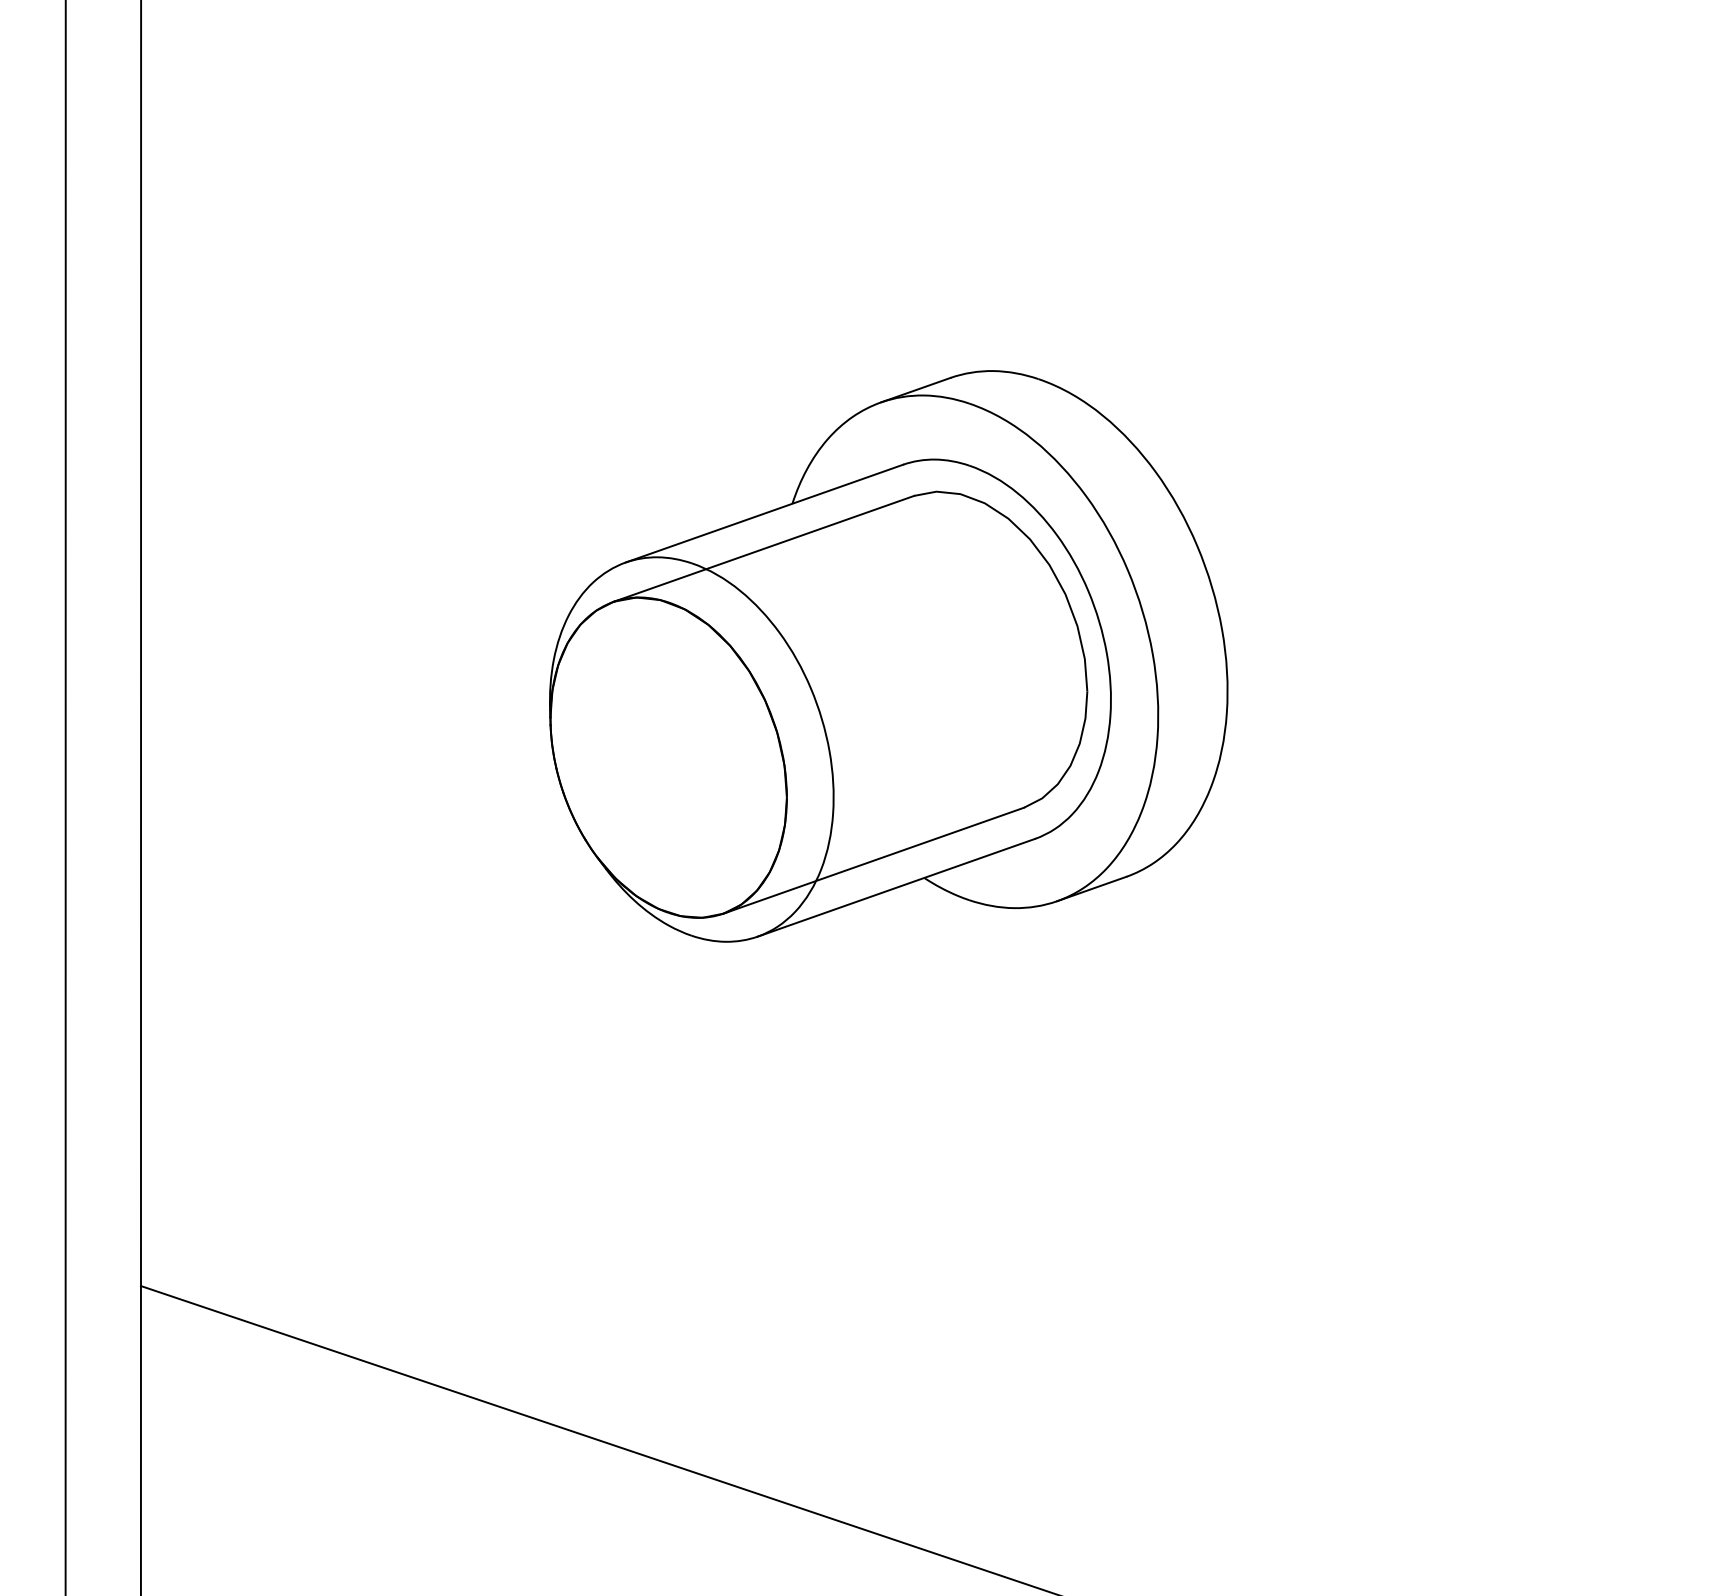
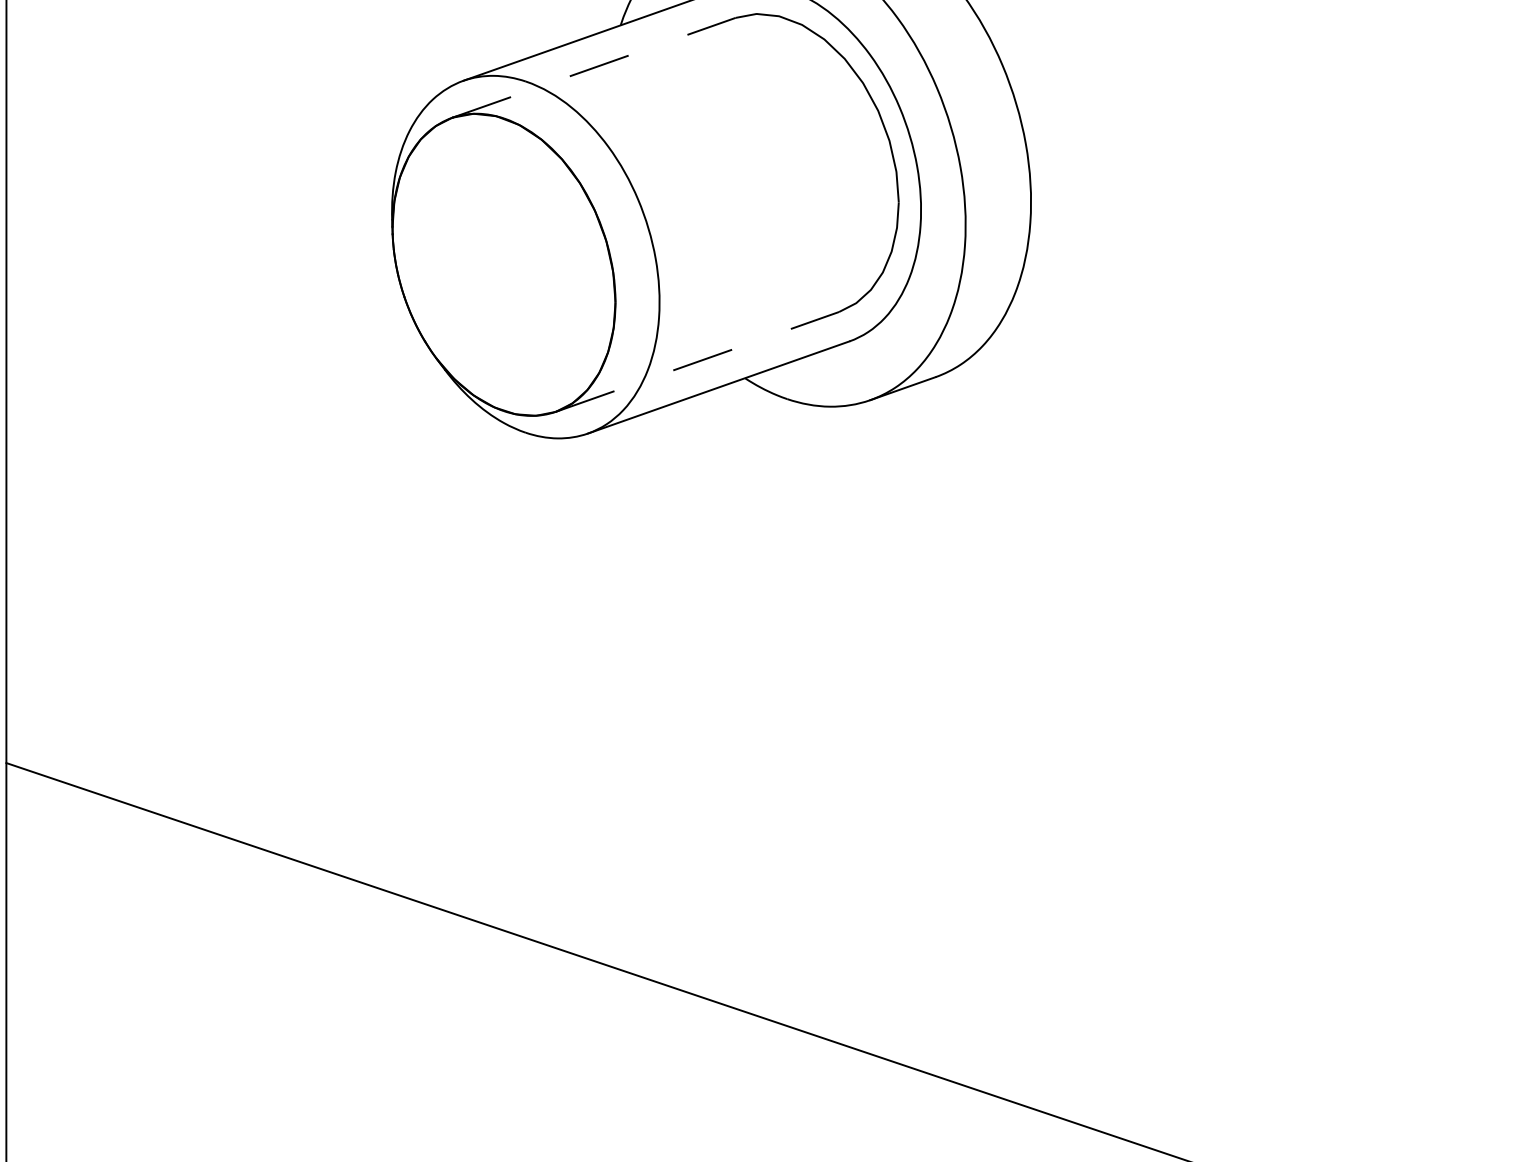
line: (764, 548) -> (594, 67), solid -> dashed
line: (874, 860) -> (698, 361), solid -> dashed

